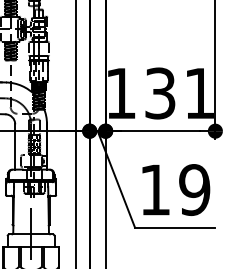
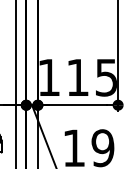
text: (179, 93) -> (91, 77), 131 -> 115

